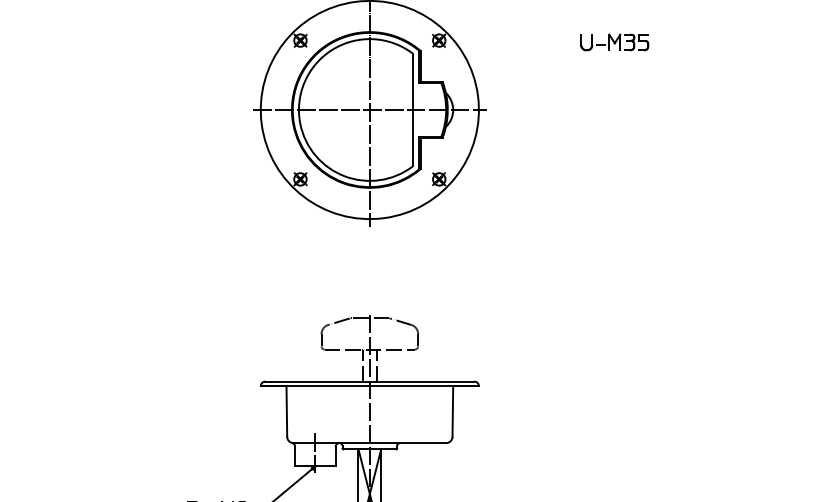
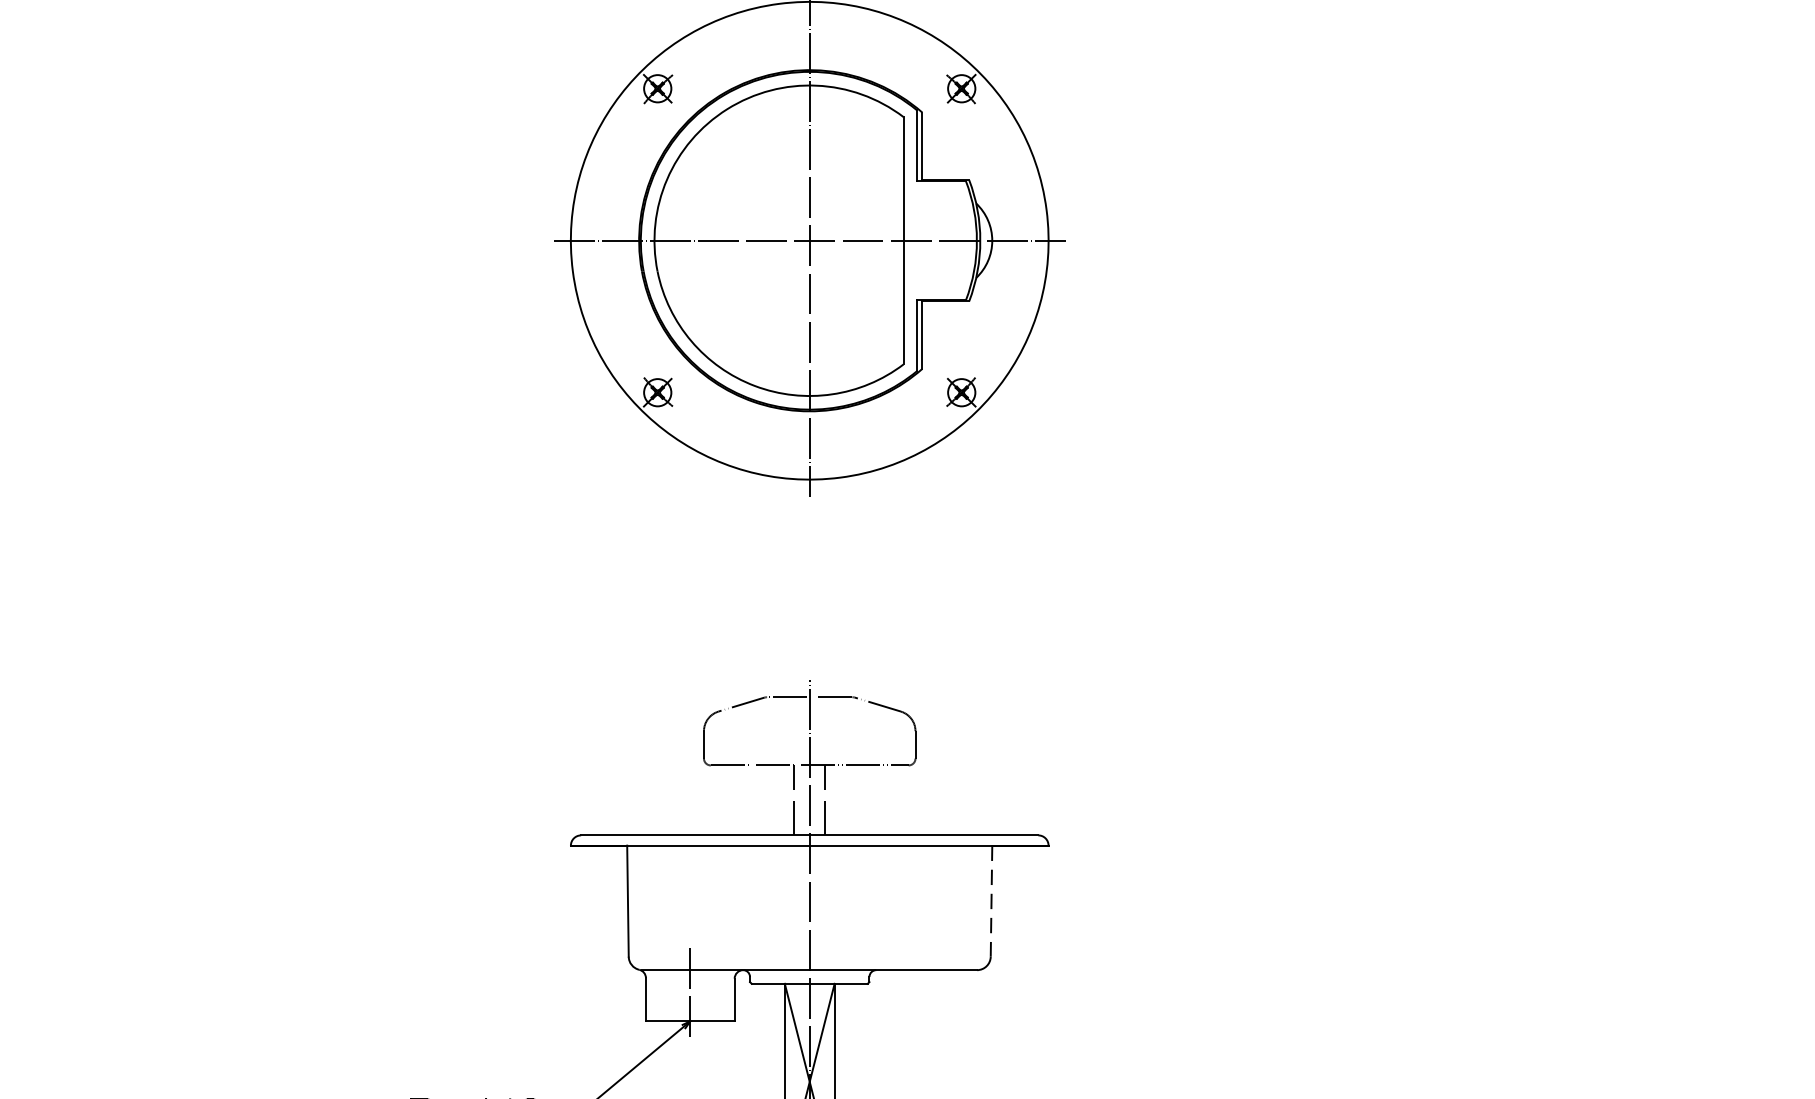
part: (614, 42) -> (1345, 92), removed
line: (452, 412) -> (990, 903), solid -> dashed

